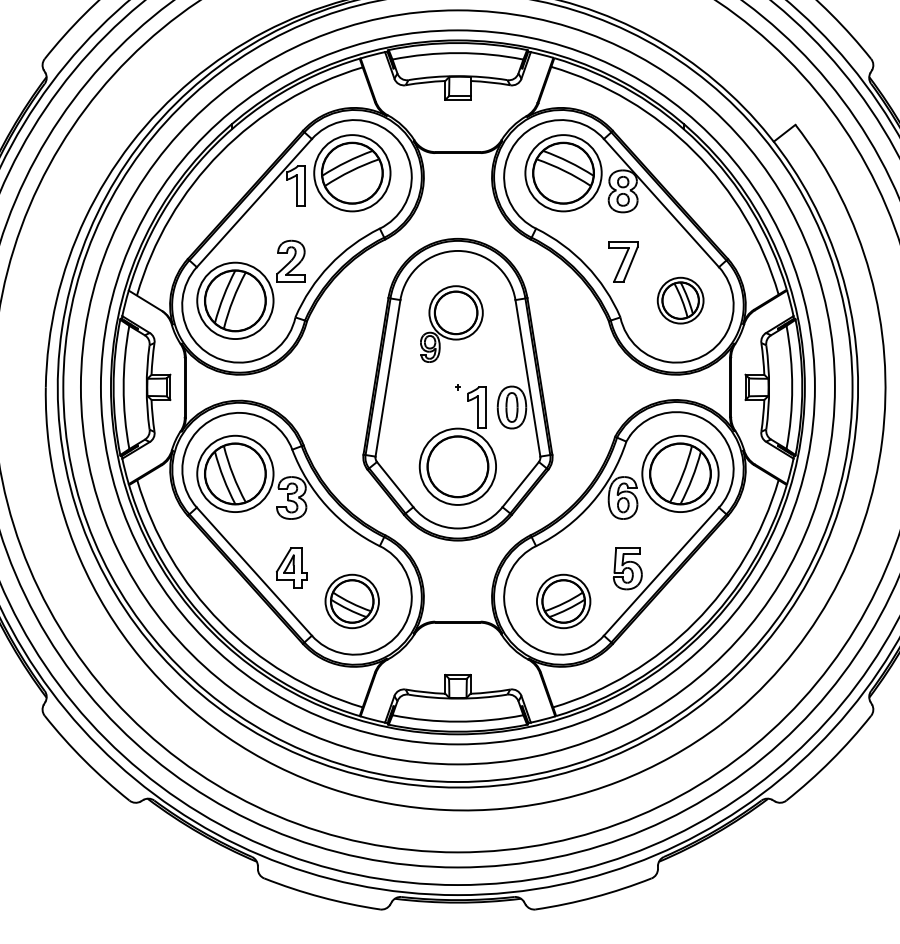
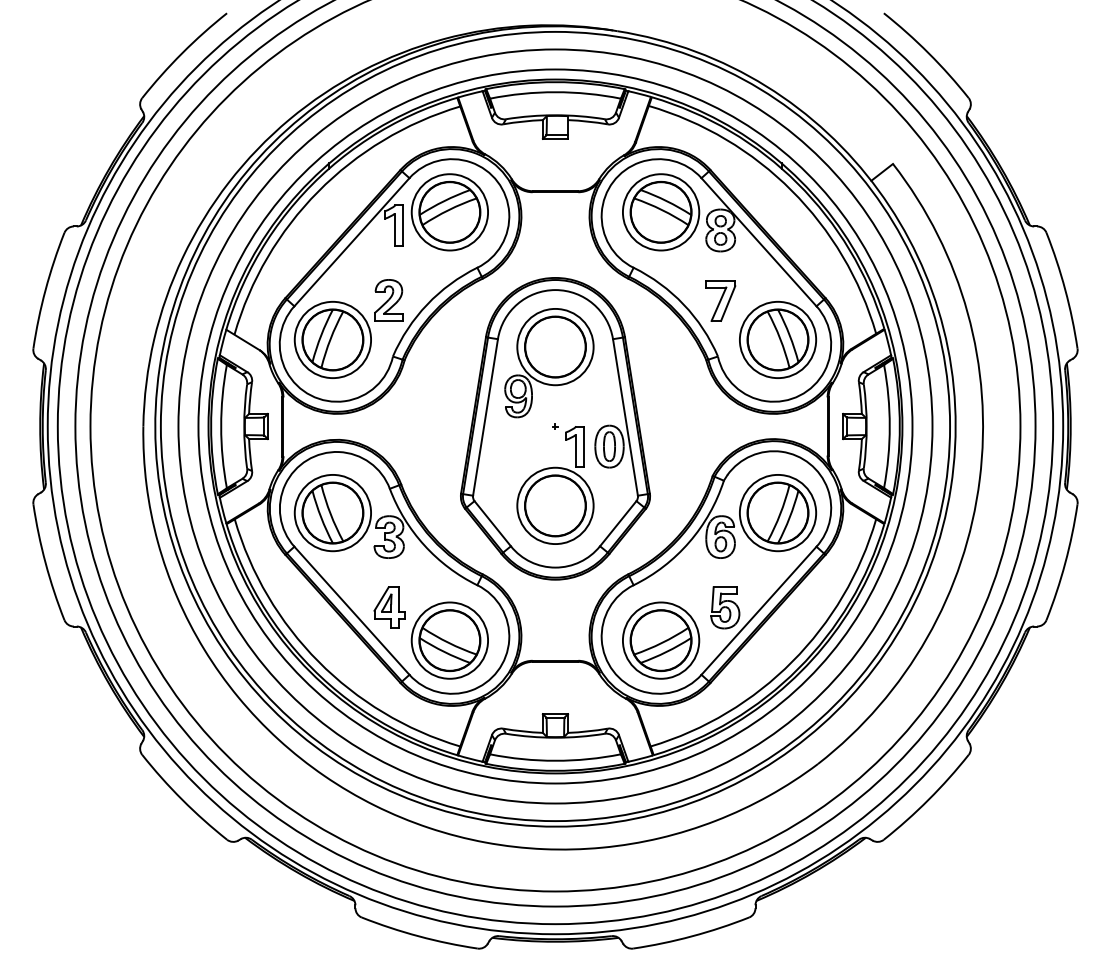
part: (680, 300) -> (778, 339), size x1.67
part: (451, 324) -> (549, 363), size x1.43
part: (351, 601) -> (449, 640), size x1.43
part: (563, 601) -> (661, 640), size x1.43

